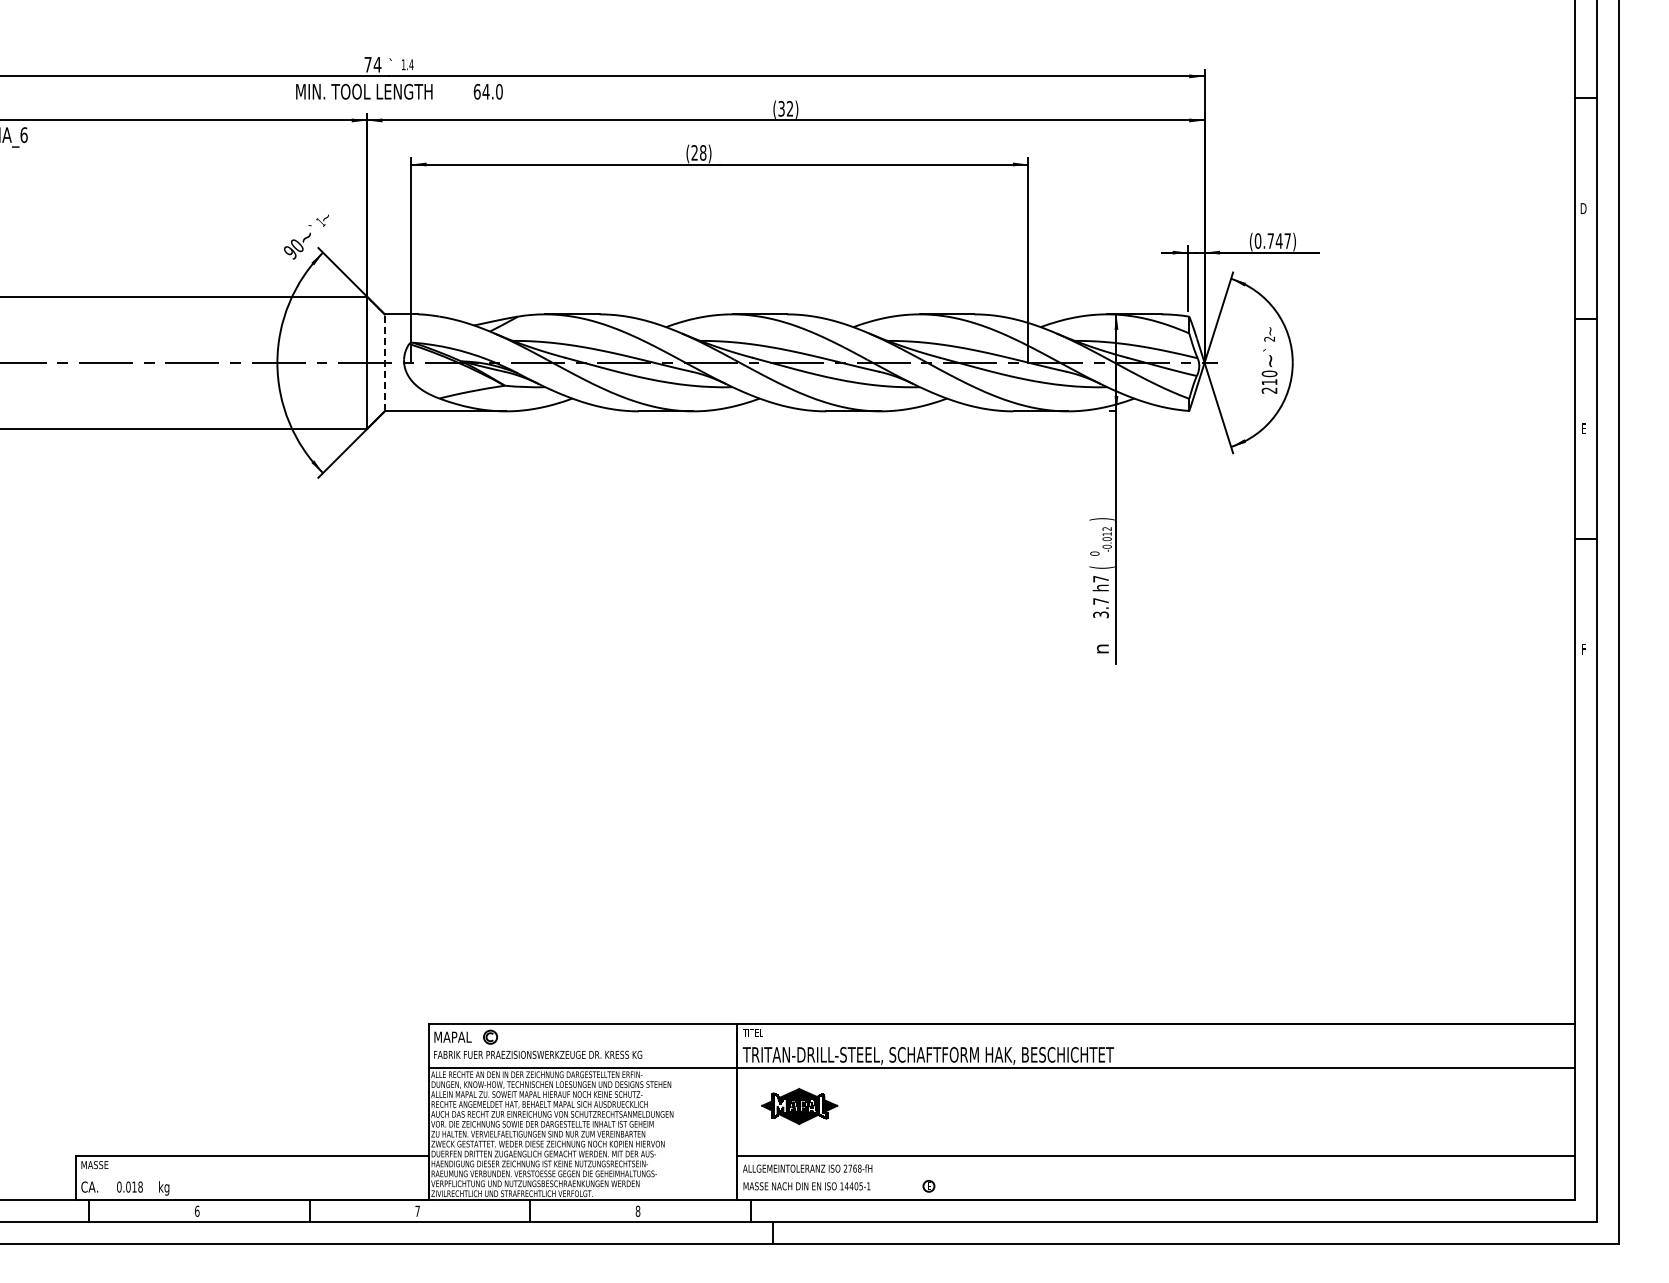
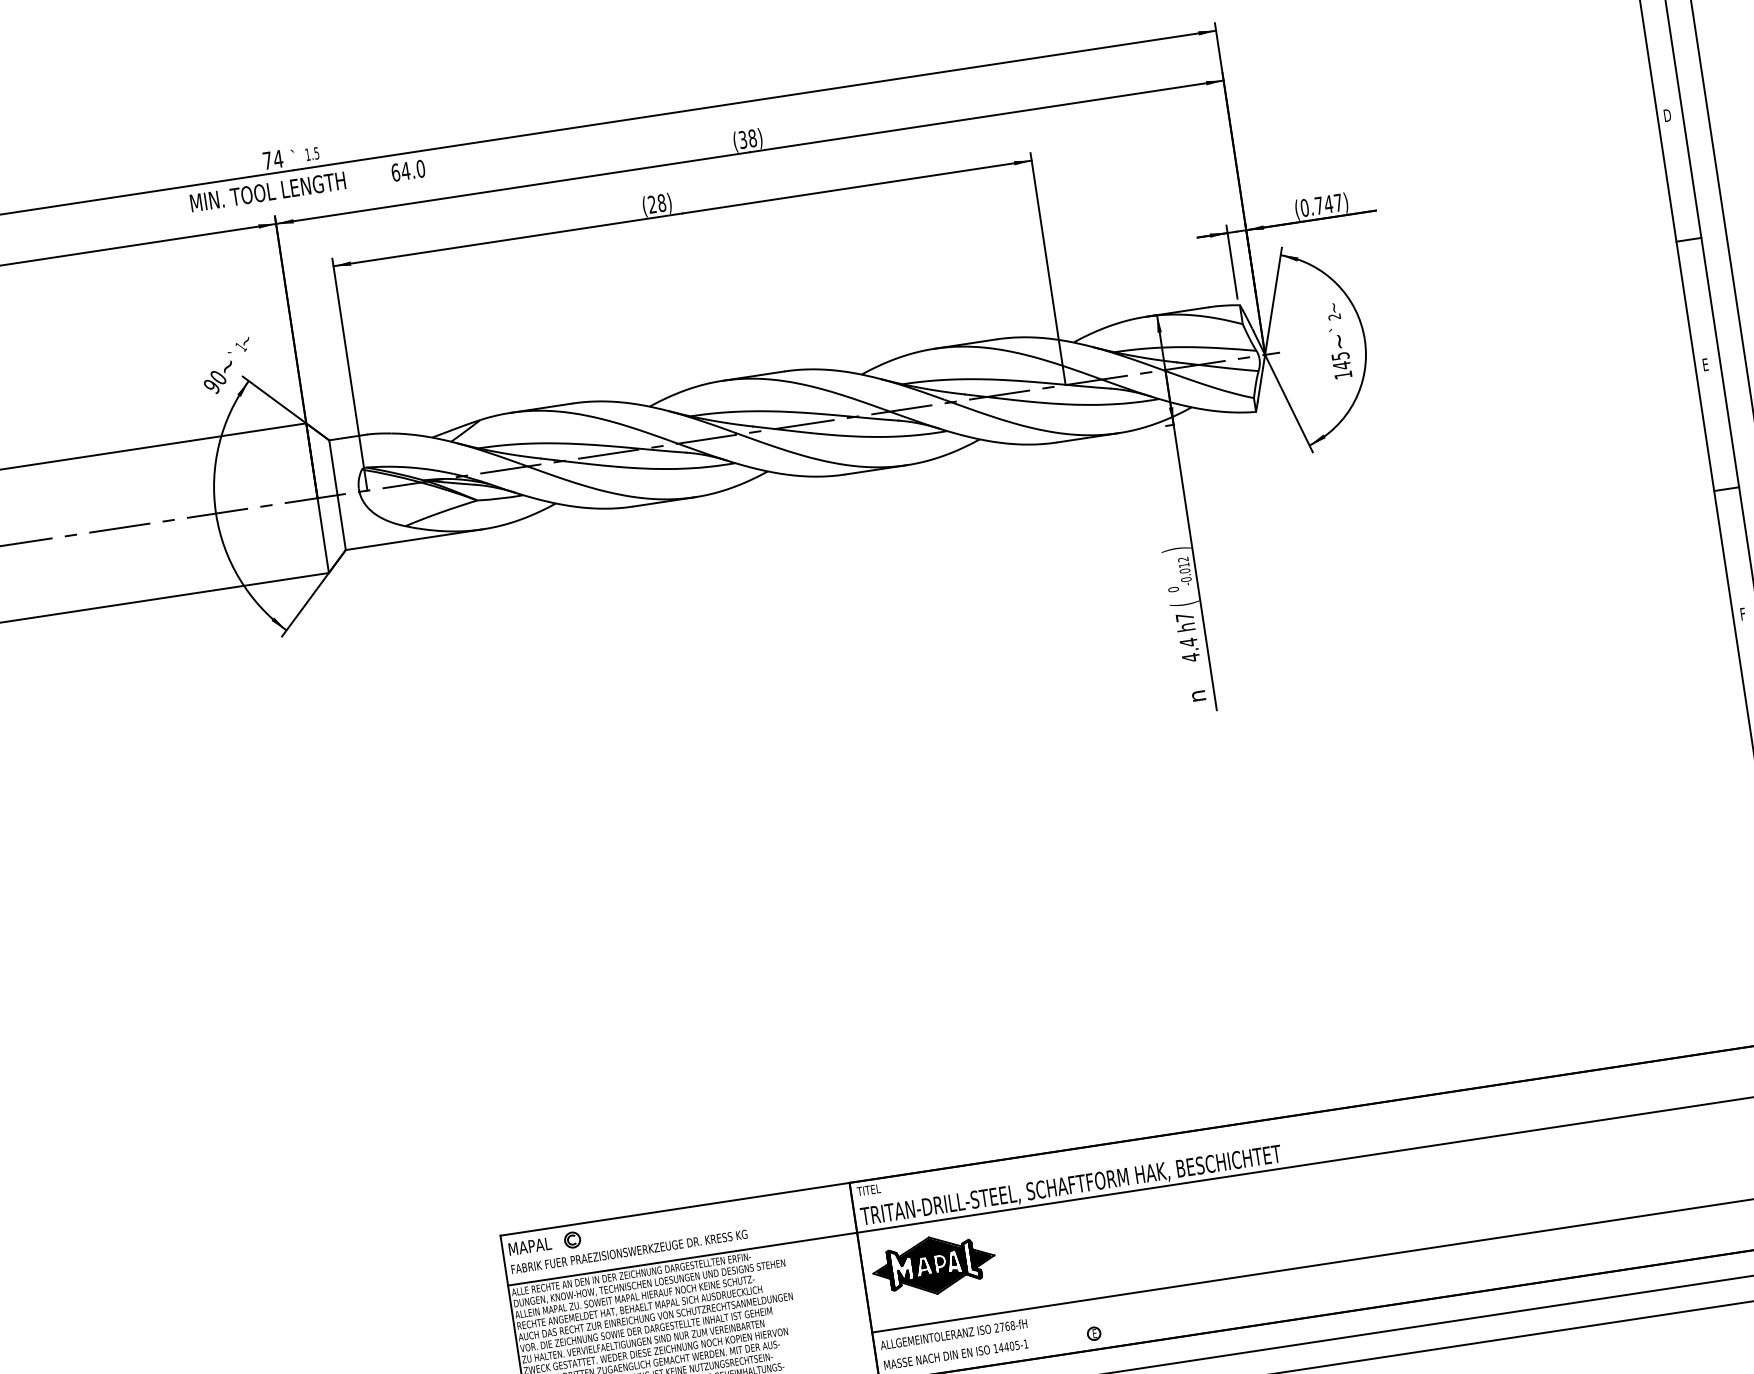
text: (411, 64) -> (316, 153), 1.4 -> 1.5
text: (789, 108) -> (751, 138), (32) -> (38)
line: (384, 362) -> (337, 494), dashed -> solid
text: (1269, 381) -> (1341, 364), 210 -> 145
text: (1100, 607) -> (1189, 649), 3.7 -> 4.4
part: (799, 1106) -> (934, 1265), size x1.43

